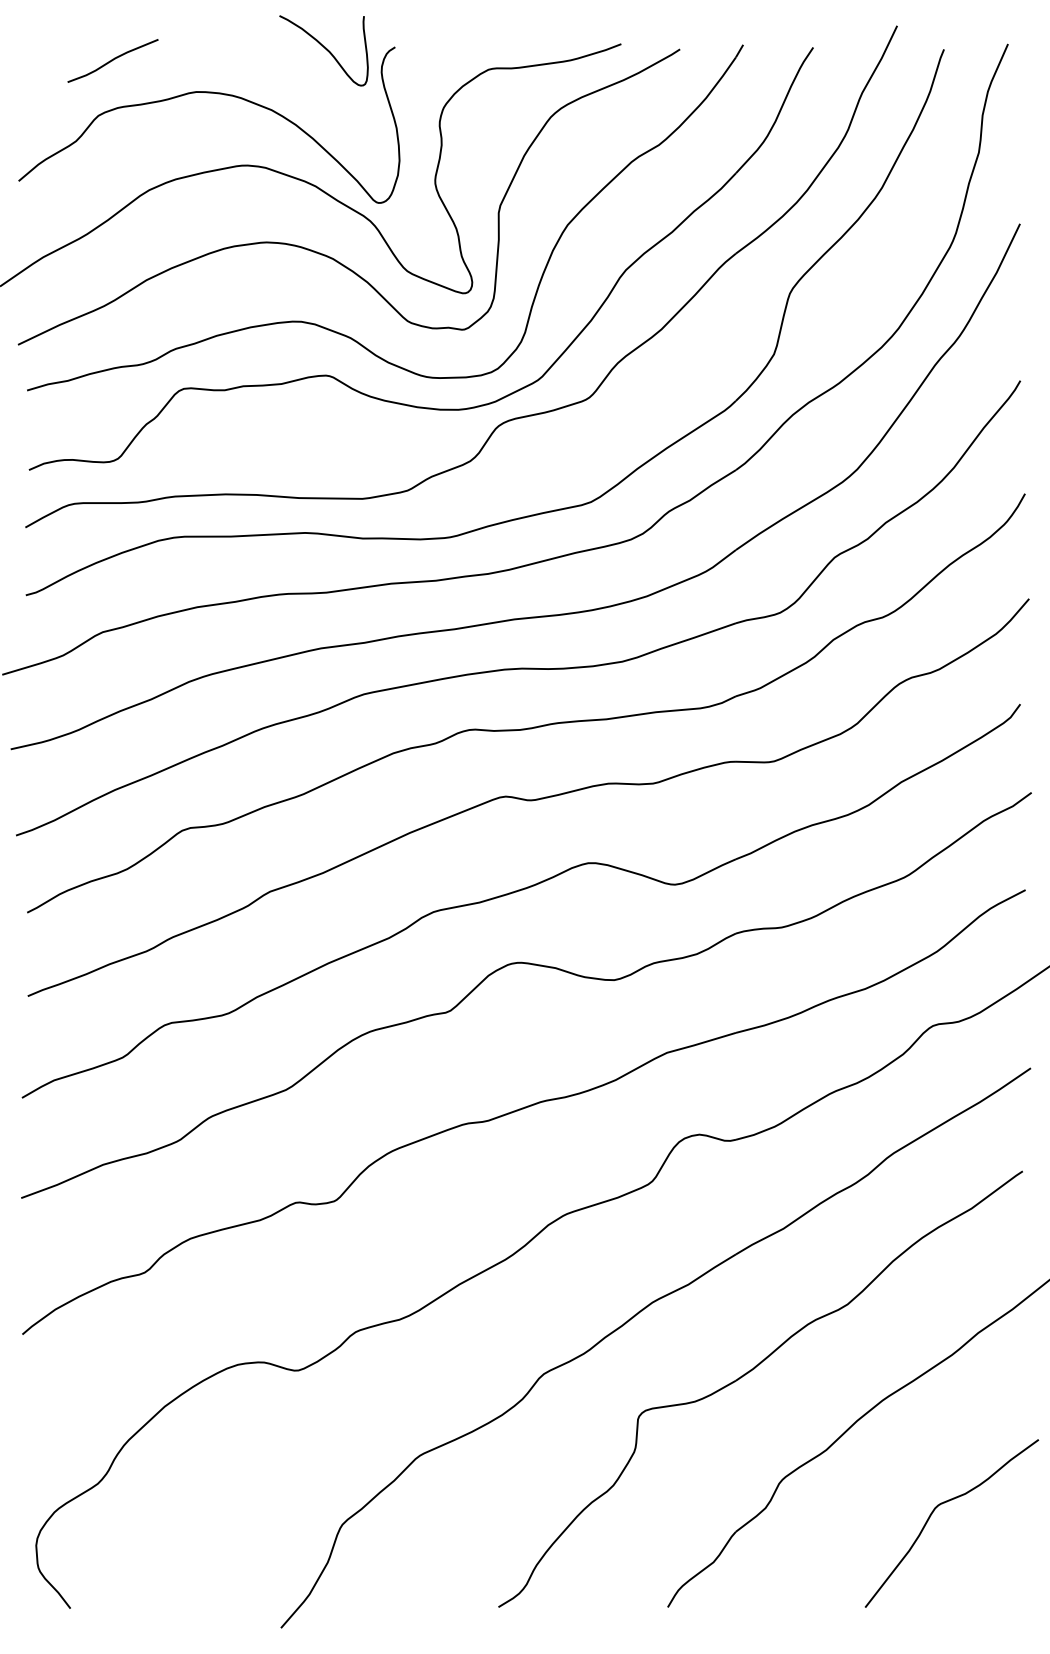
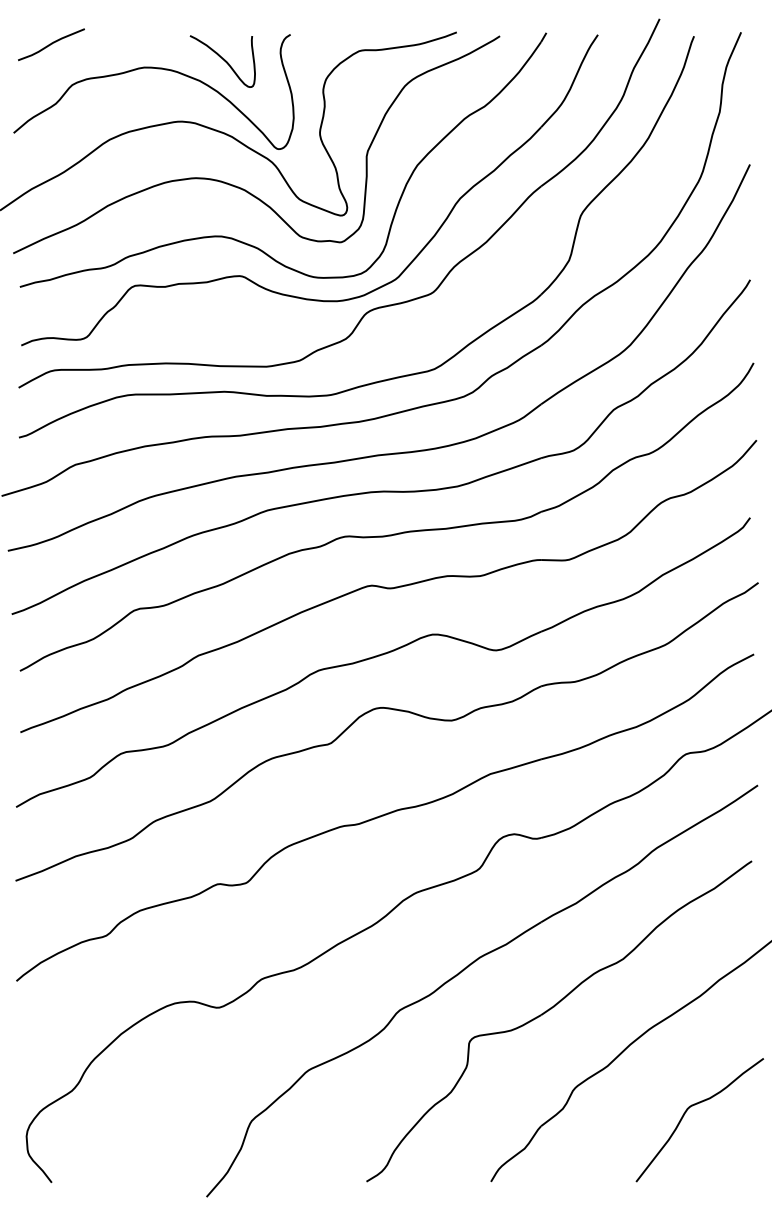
curve: (324, 48) -> (223, 59), moved
curve: (112, 60) -> (51, 44), moved

